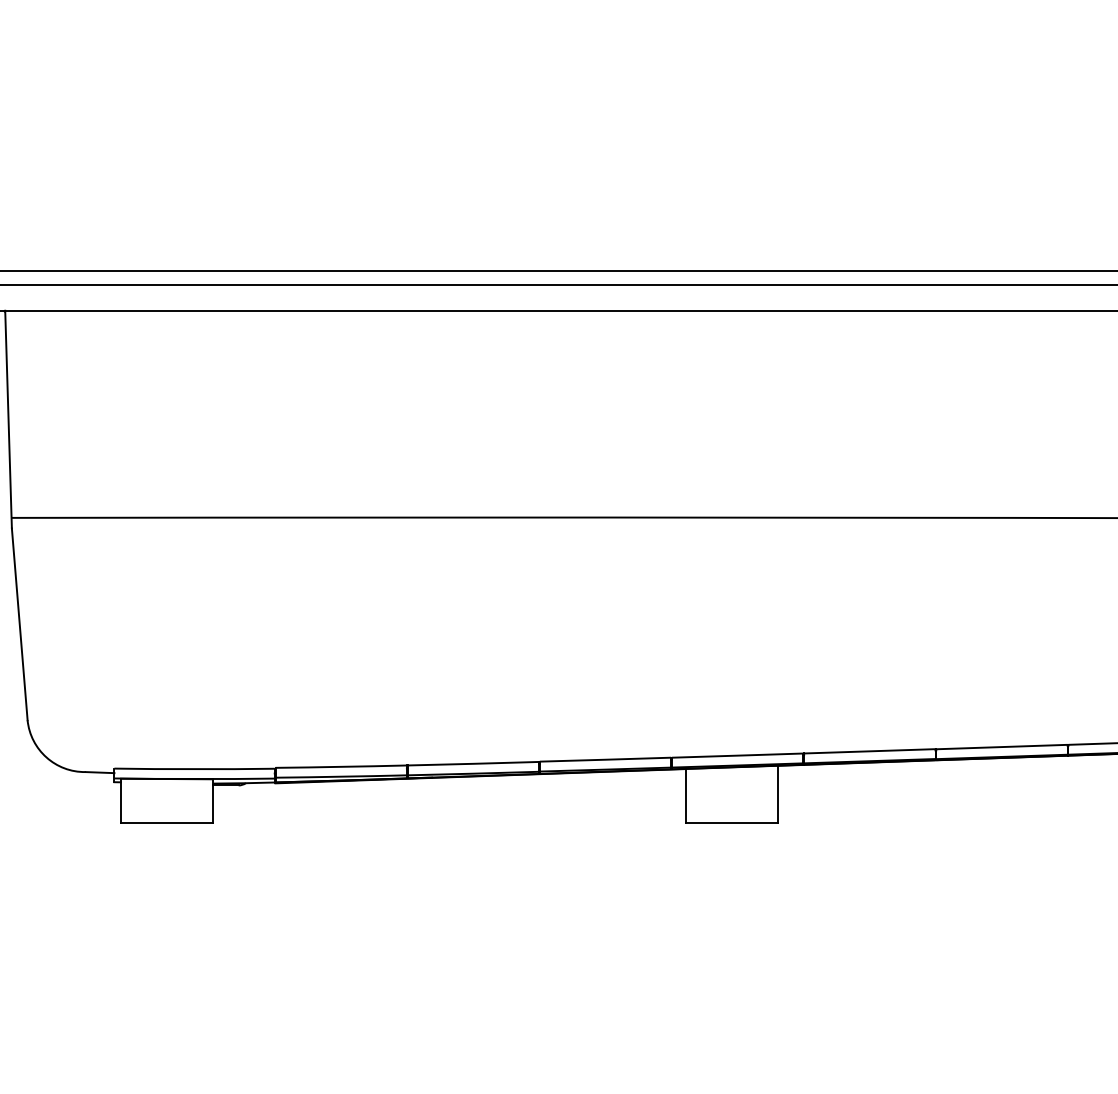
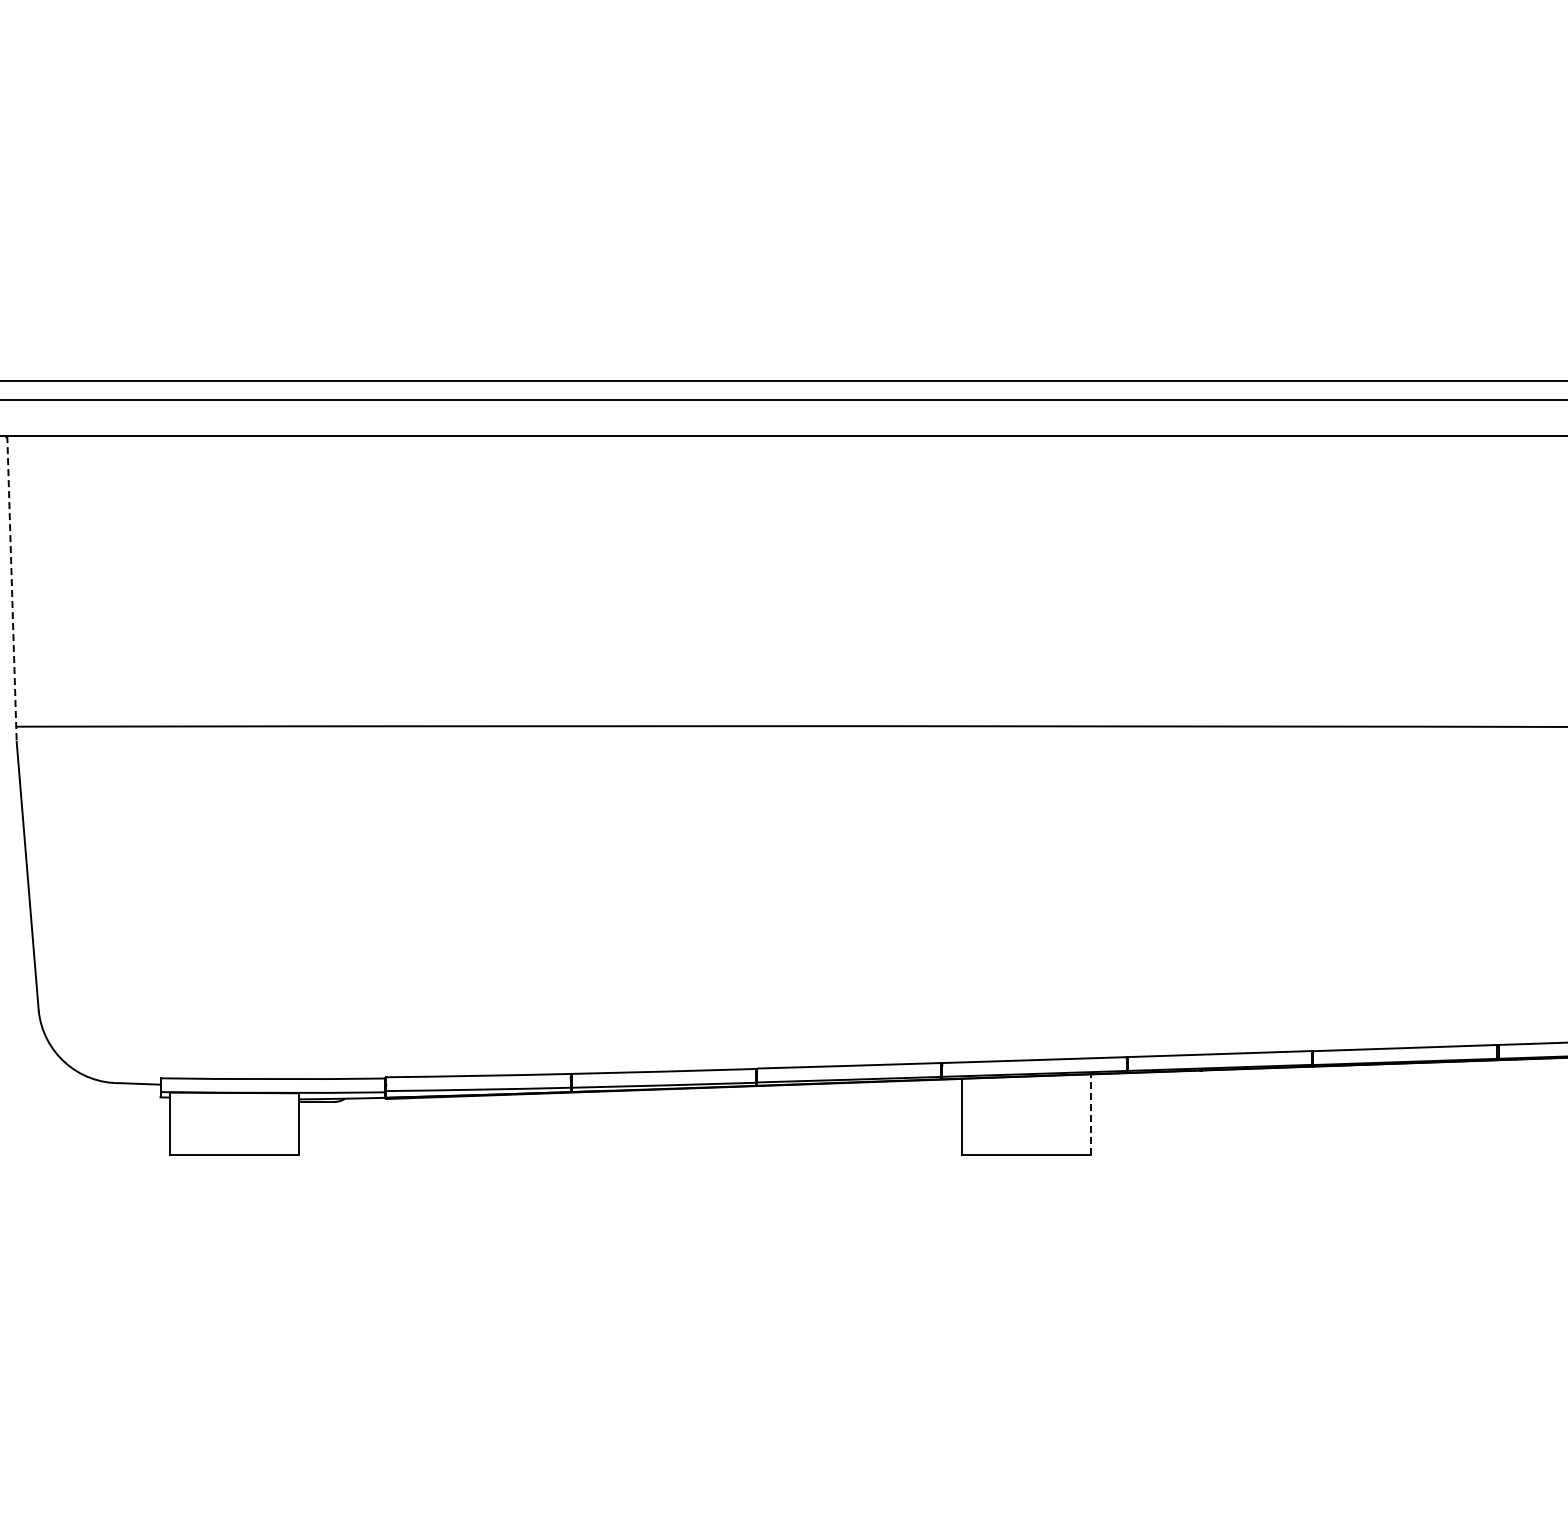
line: (8, 419) -> (12, 588), solid -> dashed
line: (777, 793) -> (1090, 1113), solid -> dashed

